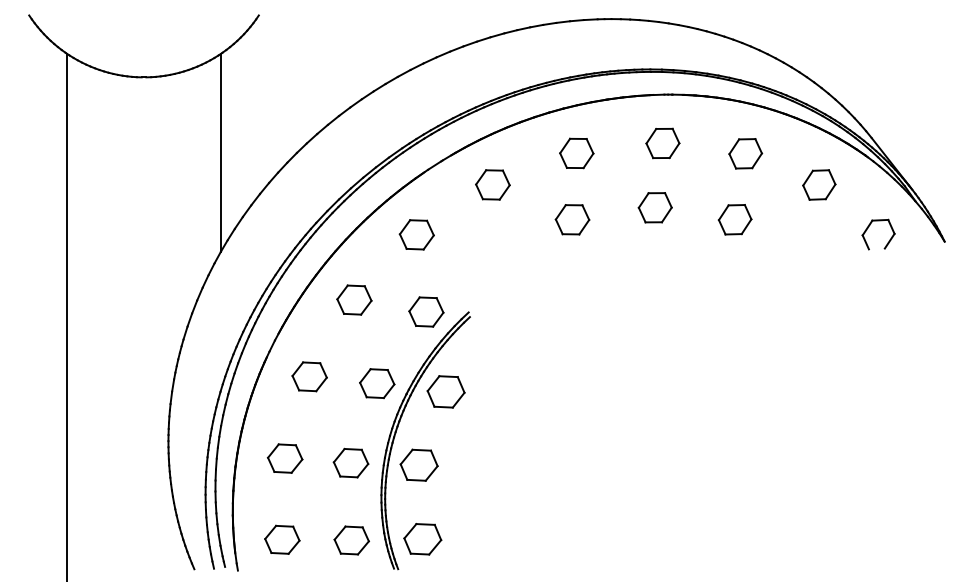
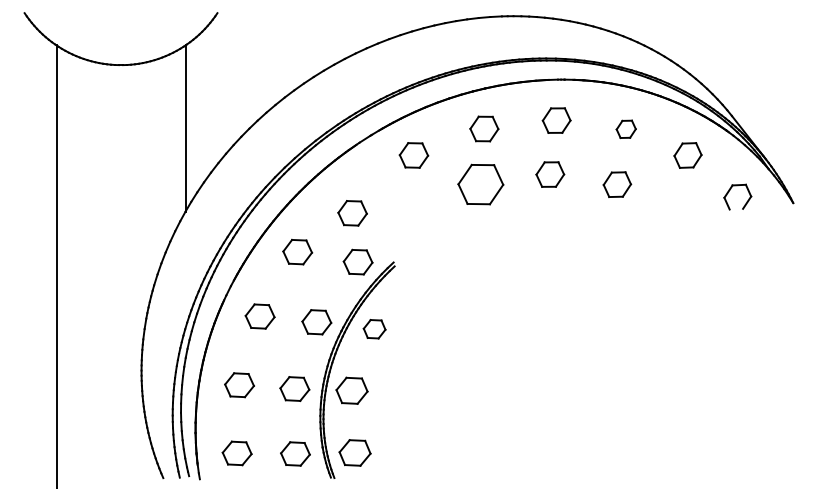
part: (745, 153) -> (626, 129), size x0.7
part: (572, 219) -> (480, 184), size x1.6
part: (416, 234) -> (352, 213), moved
part: (445, 391) -> (374, 328), size x0.7

